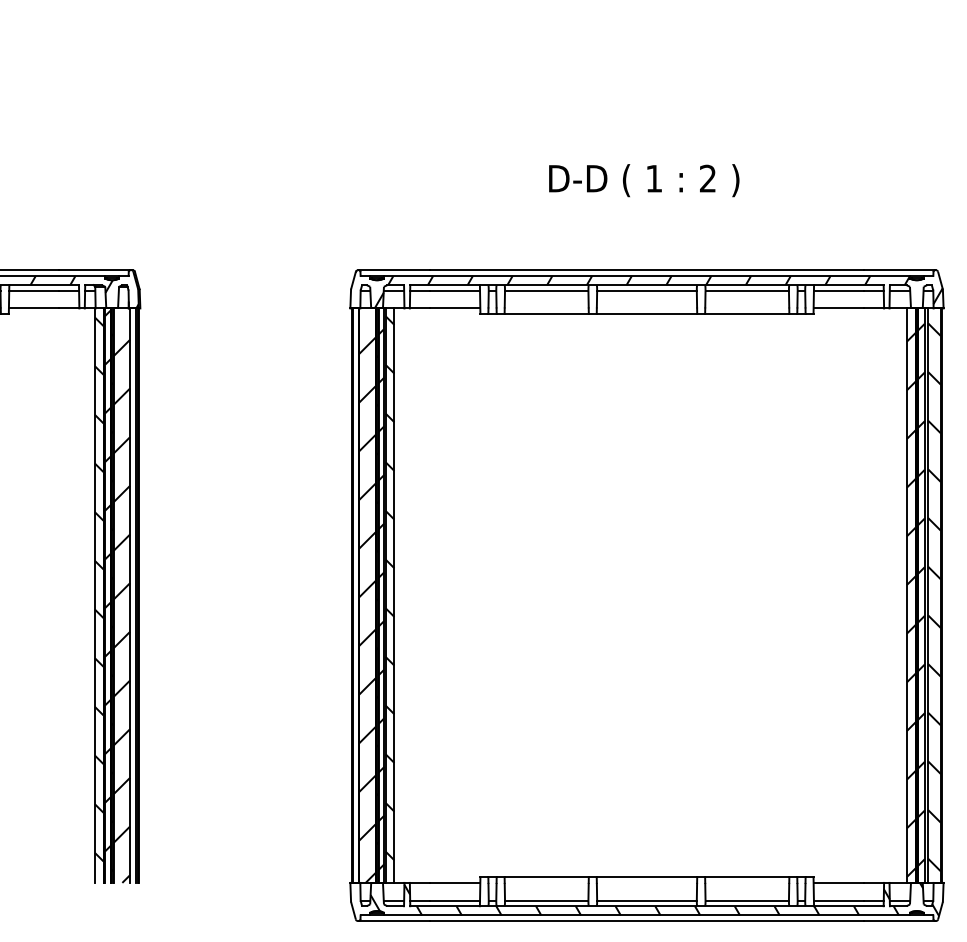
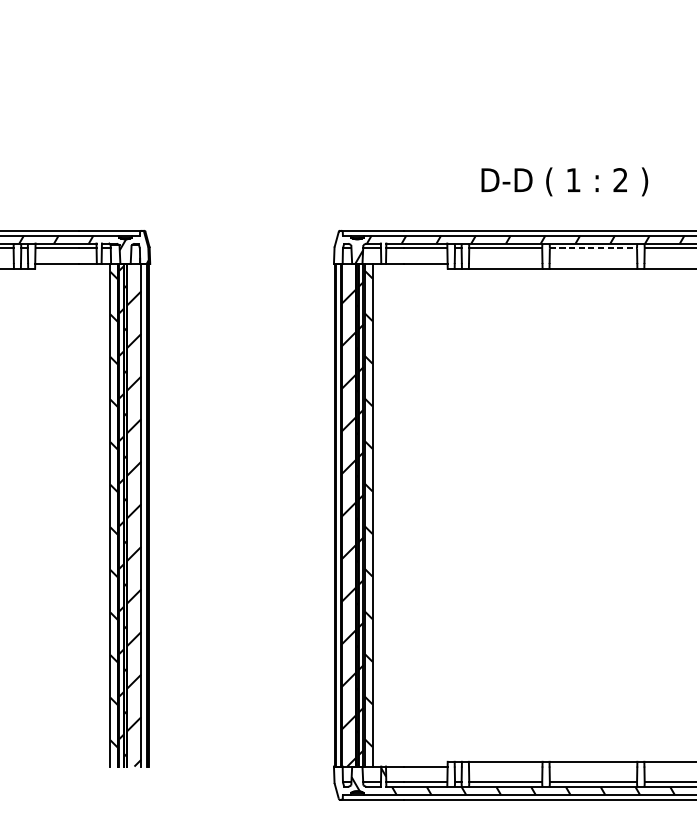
text: (644, 180) -> (565, 181), moved
line: (646, 290) -> (593, 248), solid -> dashed

